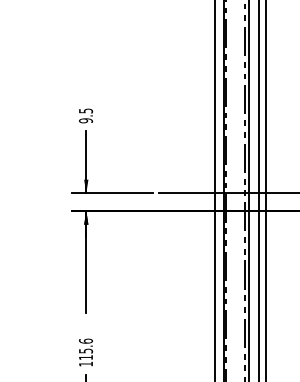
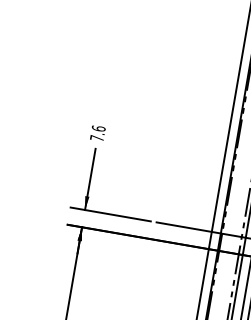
text: (86, 115) -> (98, 133), 9.5 -> 7.6

